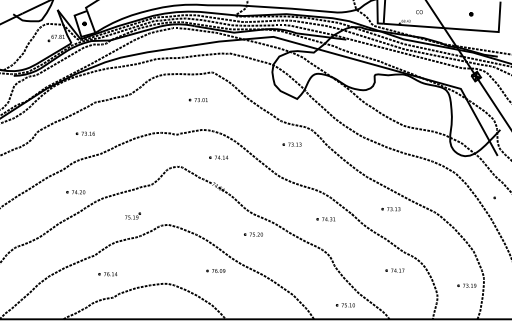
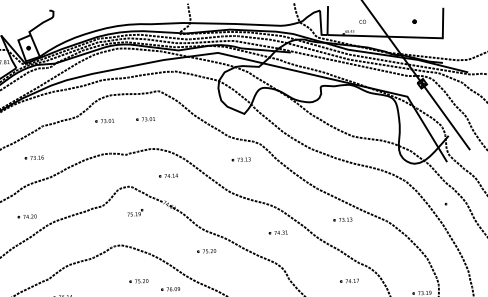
part: (156, 100) -> (103, 121), added
part: (132, 215) -> (134, 212), moved
part: (184, 261) -> (138, 281), added

